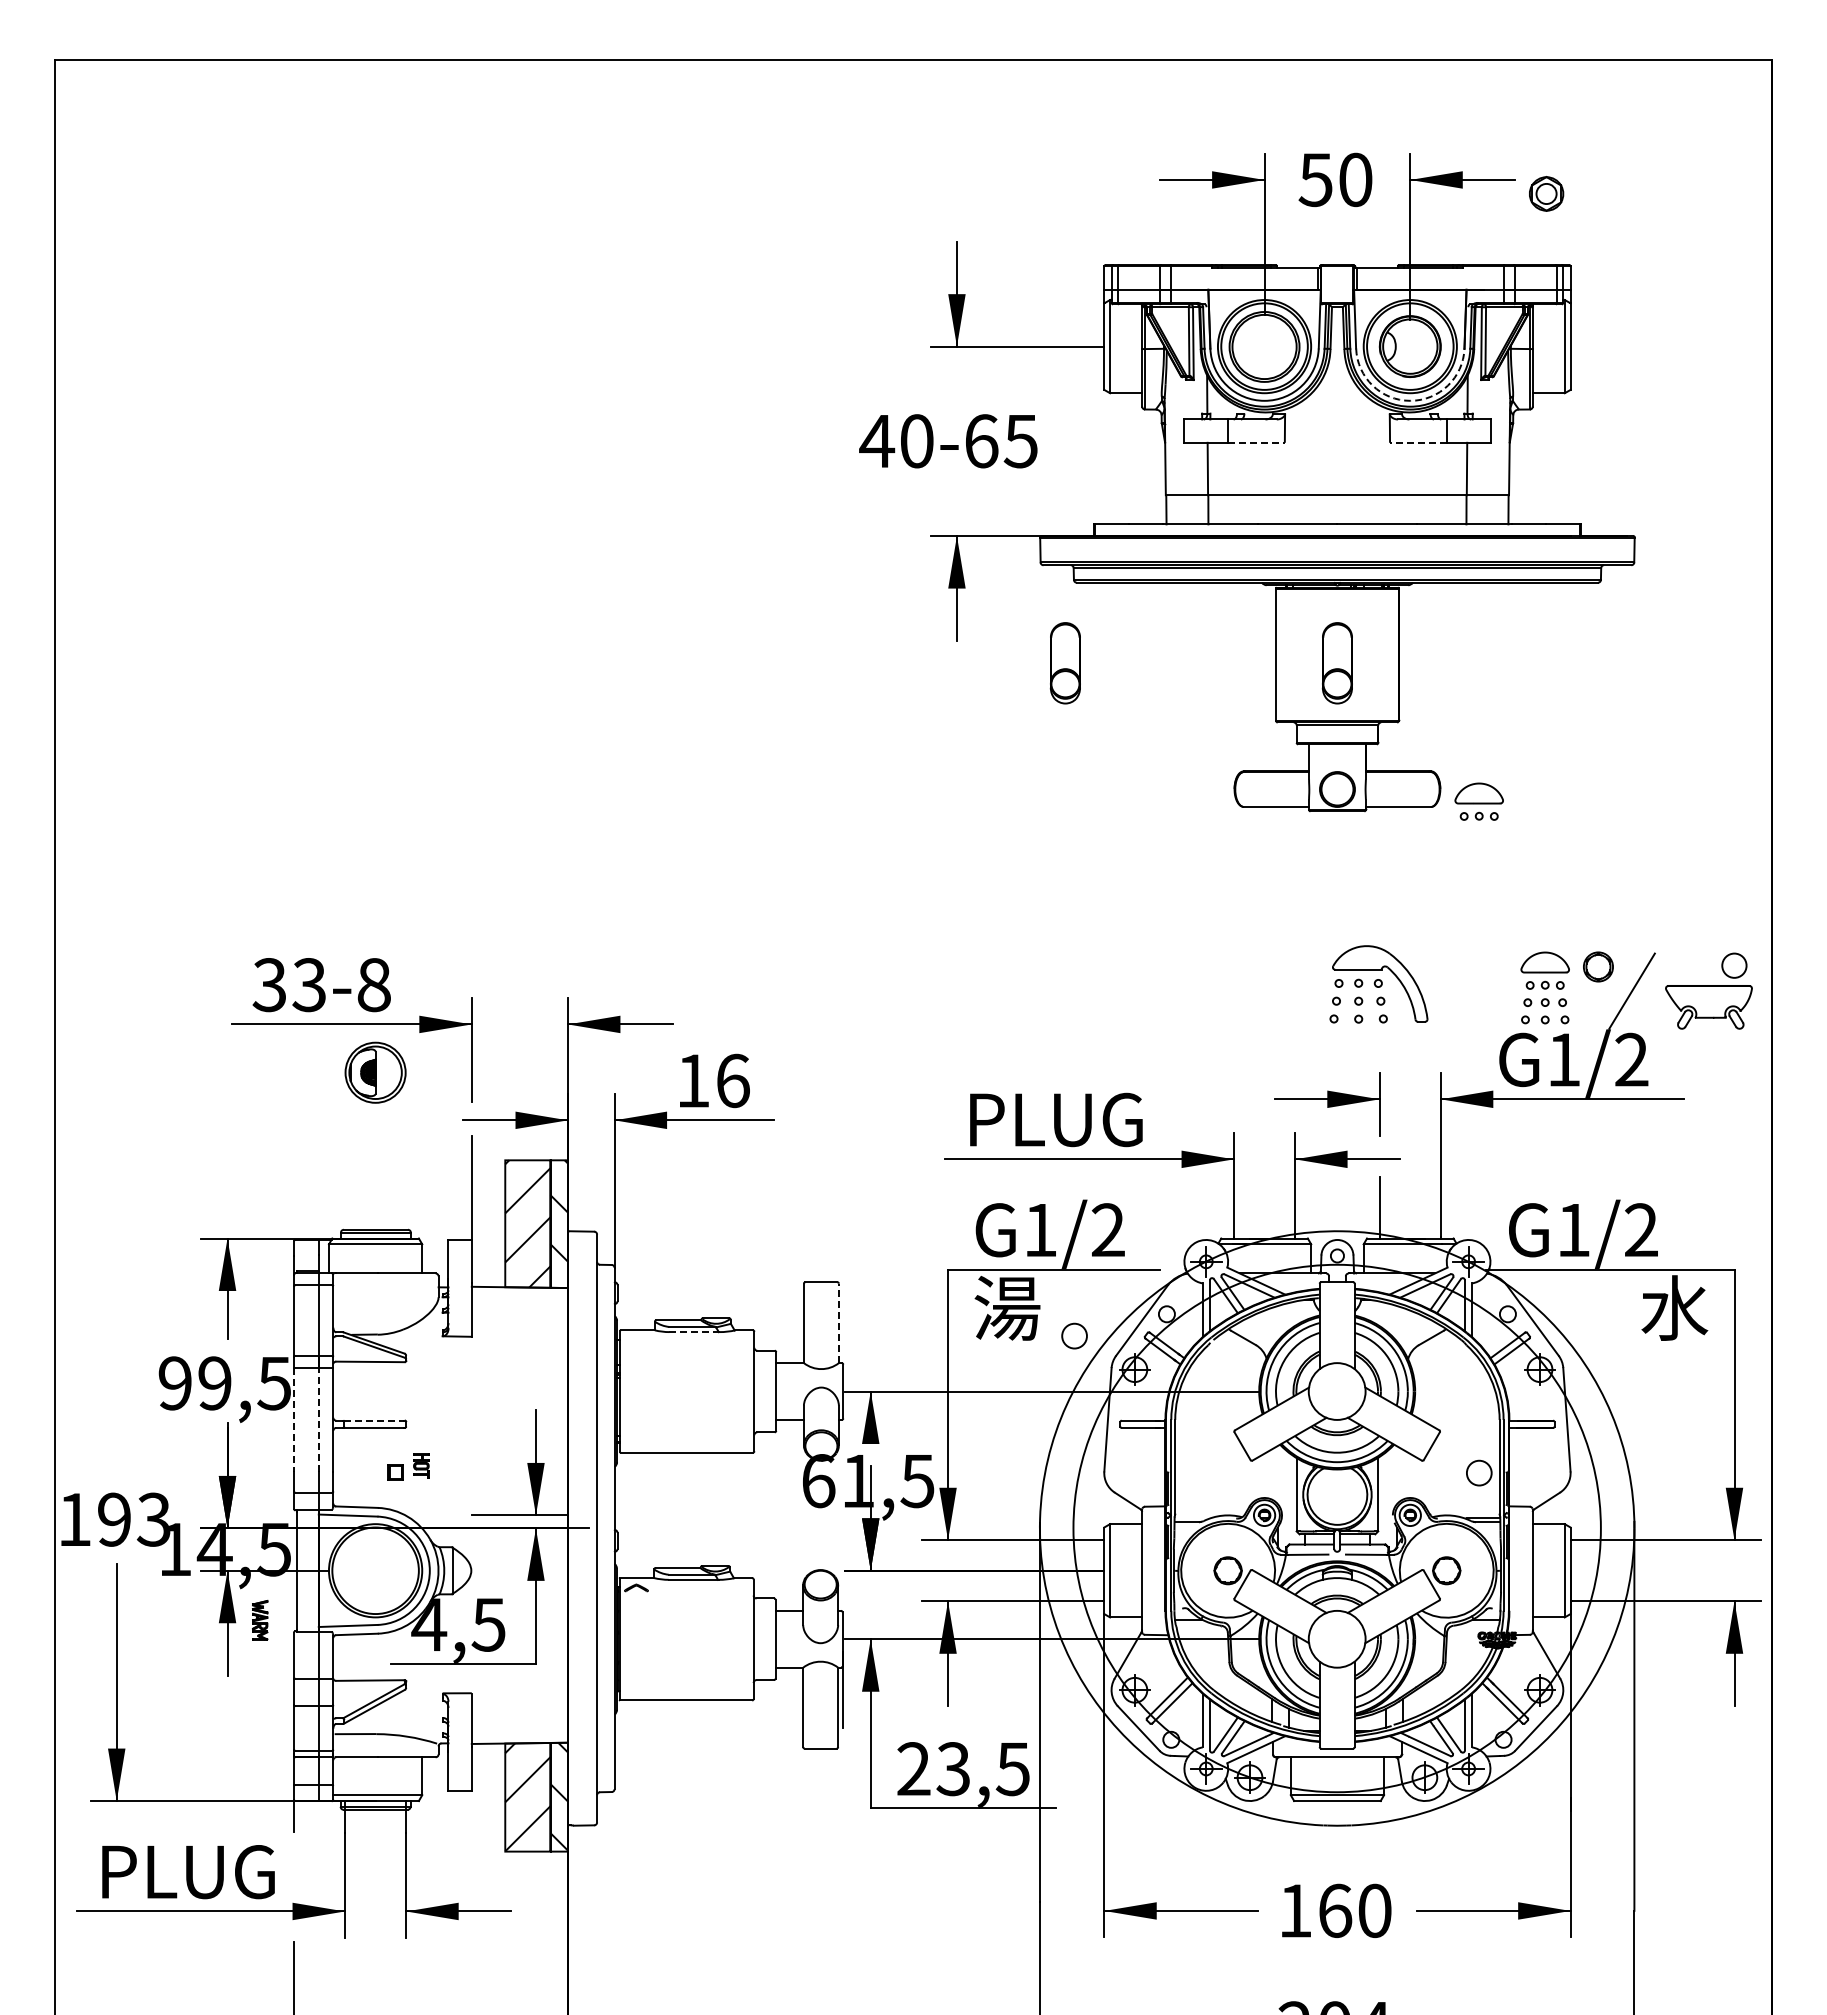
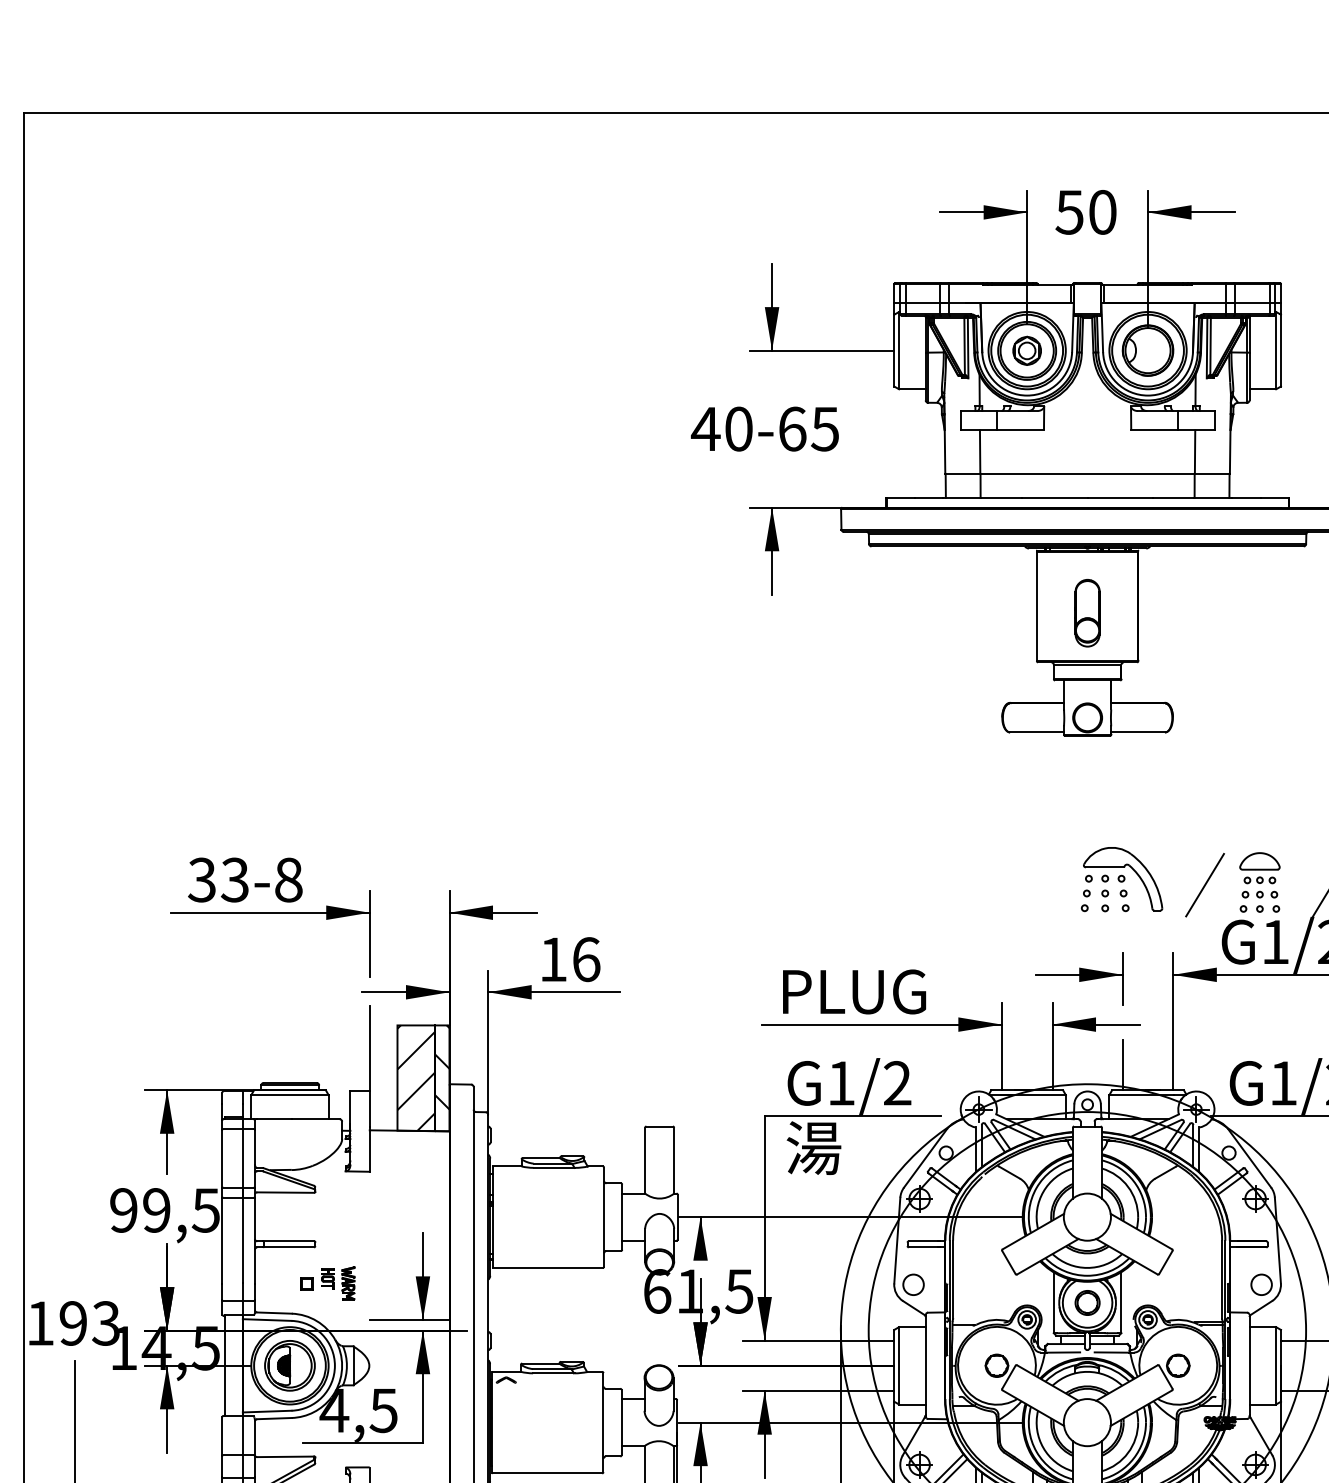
part: (1546, 193) -> (1027, 350), moved
arc: (1410, 400) -> (1148, 395), dashed -> solid
line: (1257, 442) -> (1021, 430), dashed -> solid
line: (1417, 442) -> (1154, 430), dashed -> solid
part: (1064, 663) -> (861, 613), removed
part: (1478, 801) -> (1204, 727), removed
part: (1598, 966) -> (1087, 1302), moved
line: (1478, 990) -> (1204, 884), added
part: (375, 1072) -> (289, 1365), moved
line: (838, 1323) -> (673, 1160), dashed -> solid
line: (695, 1332) -> (555, 1168), dashed -> solid
circle: (1074, 1335) -> (913, 1284), moved
line: (294, 1419) -> (222, 1240), dashed -> solid
line: (318, 1419) -> (242, 1240), dashed -> solid
line: (374, 1420) -> (289, 1241), dashed -> solid
circle: (1479, 1472) -> (1261, 1284), moved
part: (260, 1620) -> (348, 1283), moved

